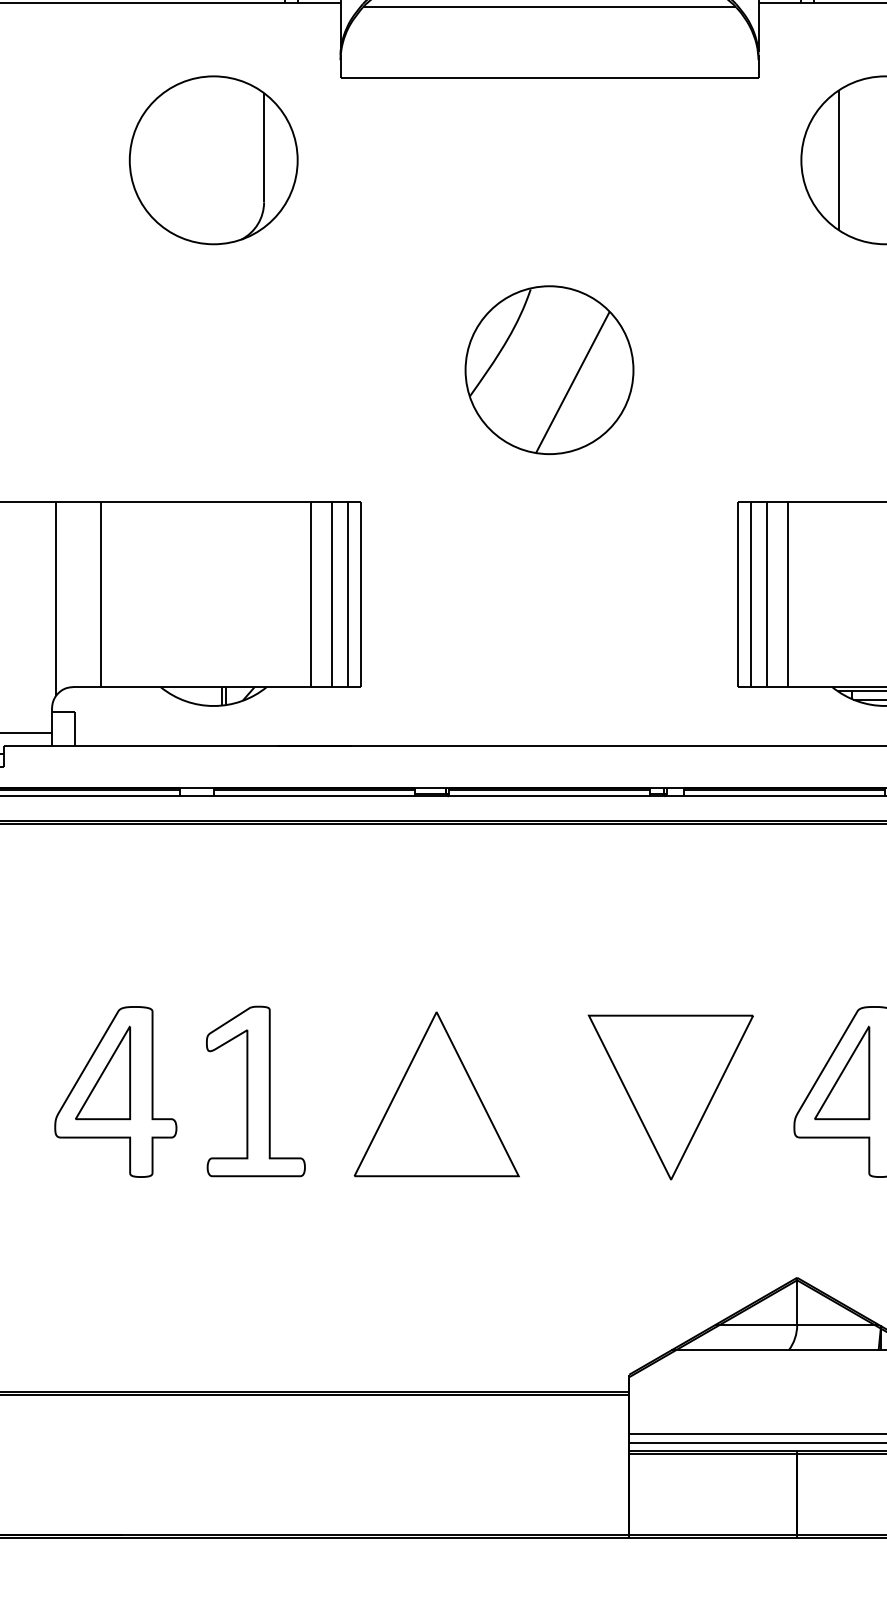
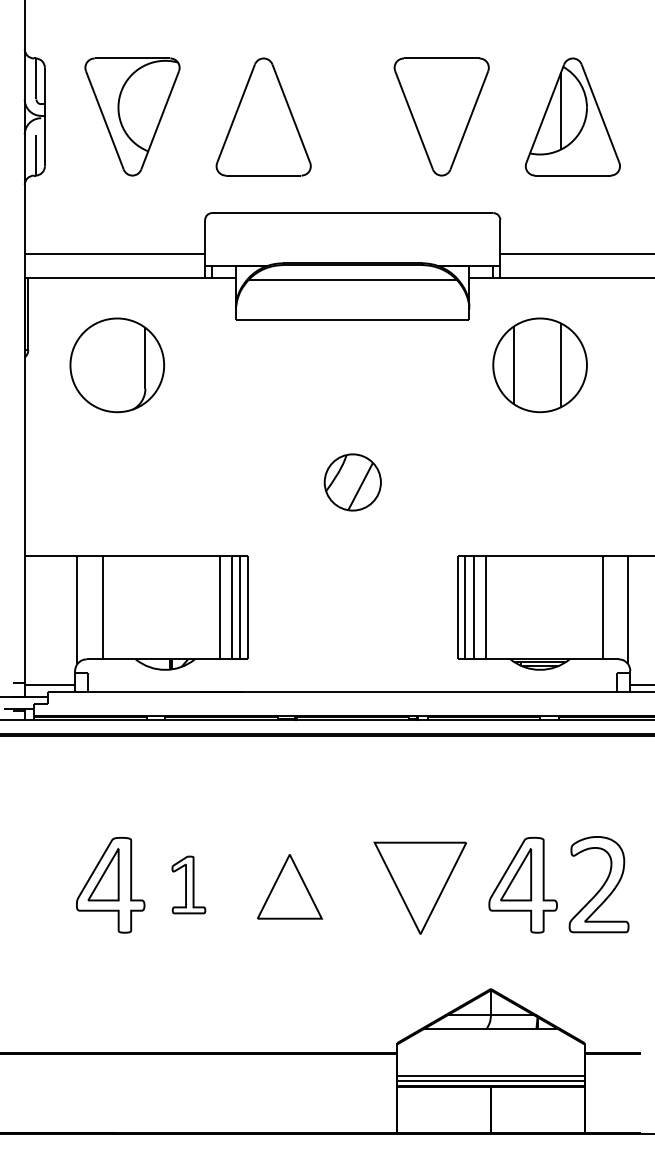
part: (214, 160) -> (117, 365), moved
part: (549, 370) -> (352, 482), size x0.6
part: (255, 1090) -> (188, 884), size x0.6
part: (436, 1094) -> (289, 886), size x0.7

